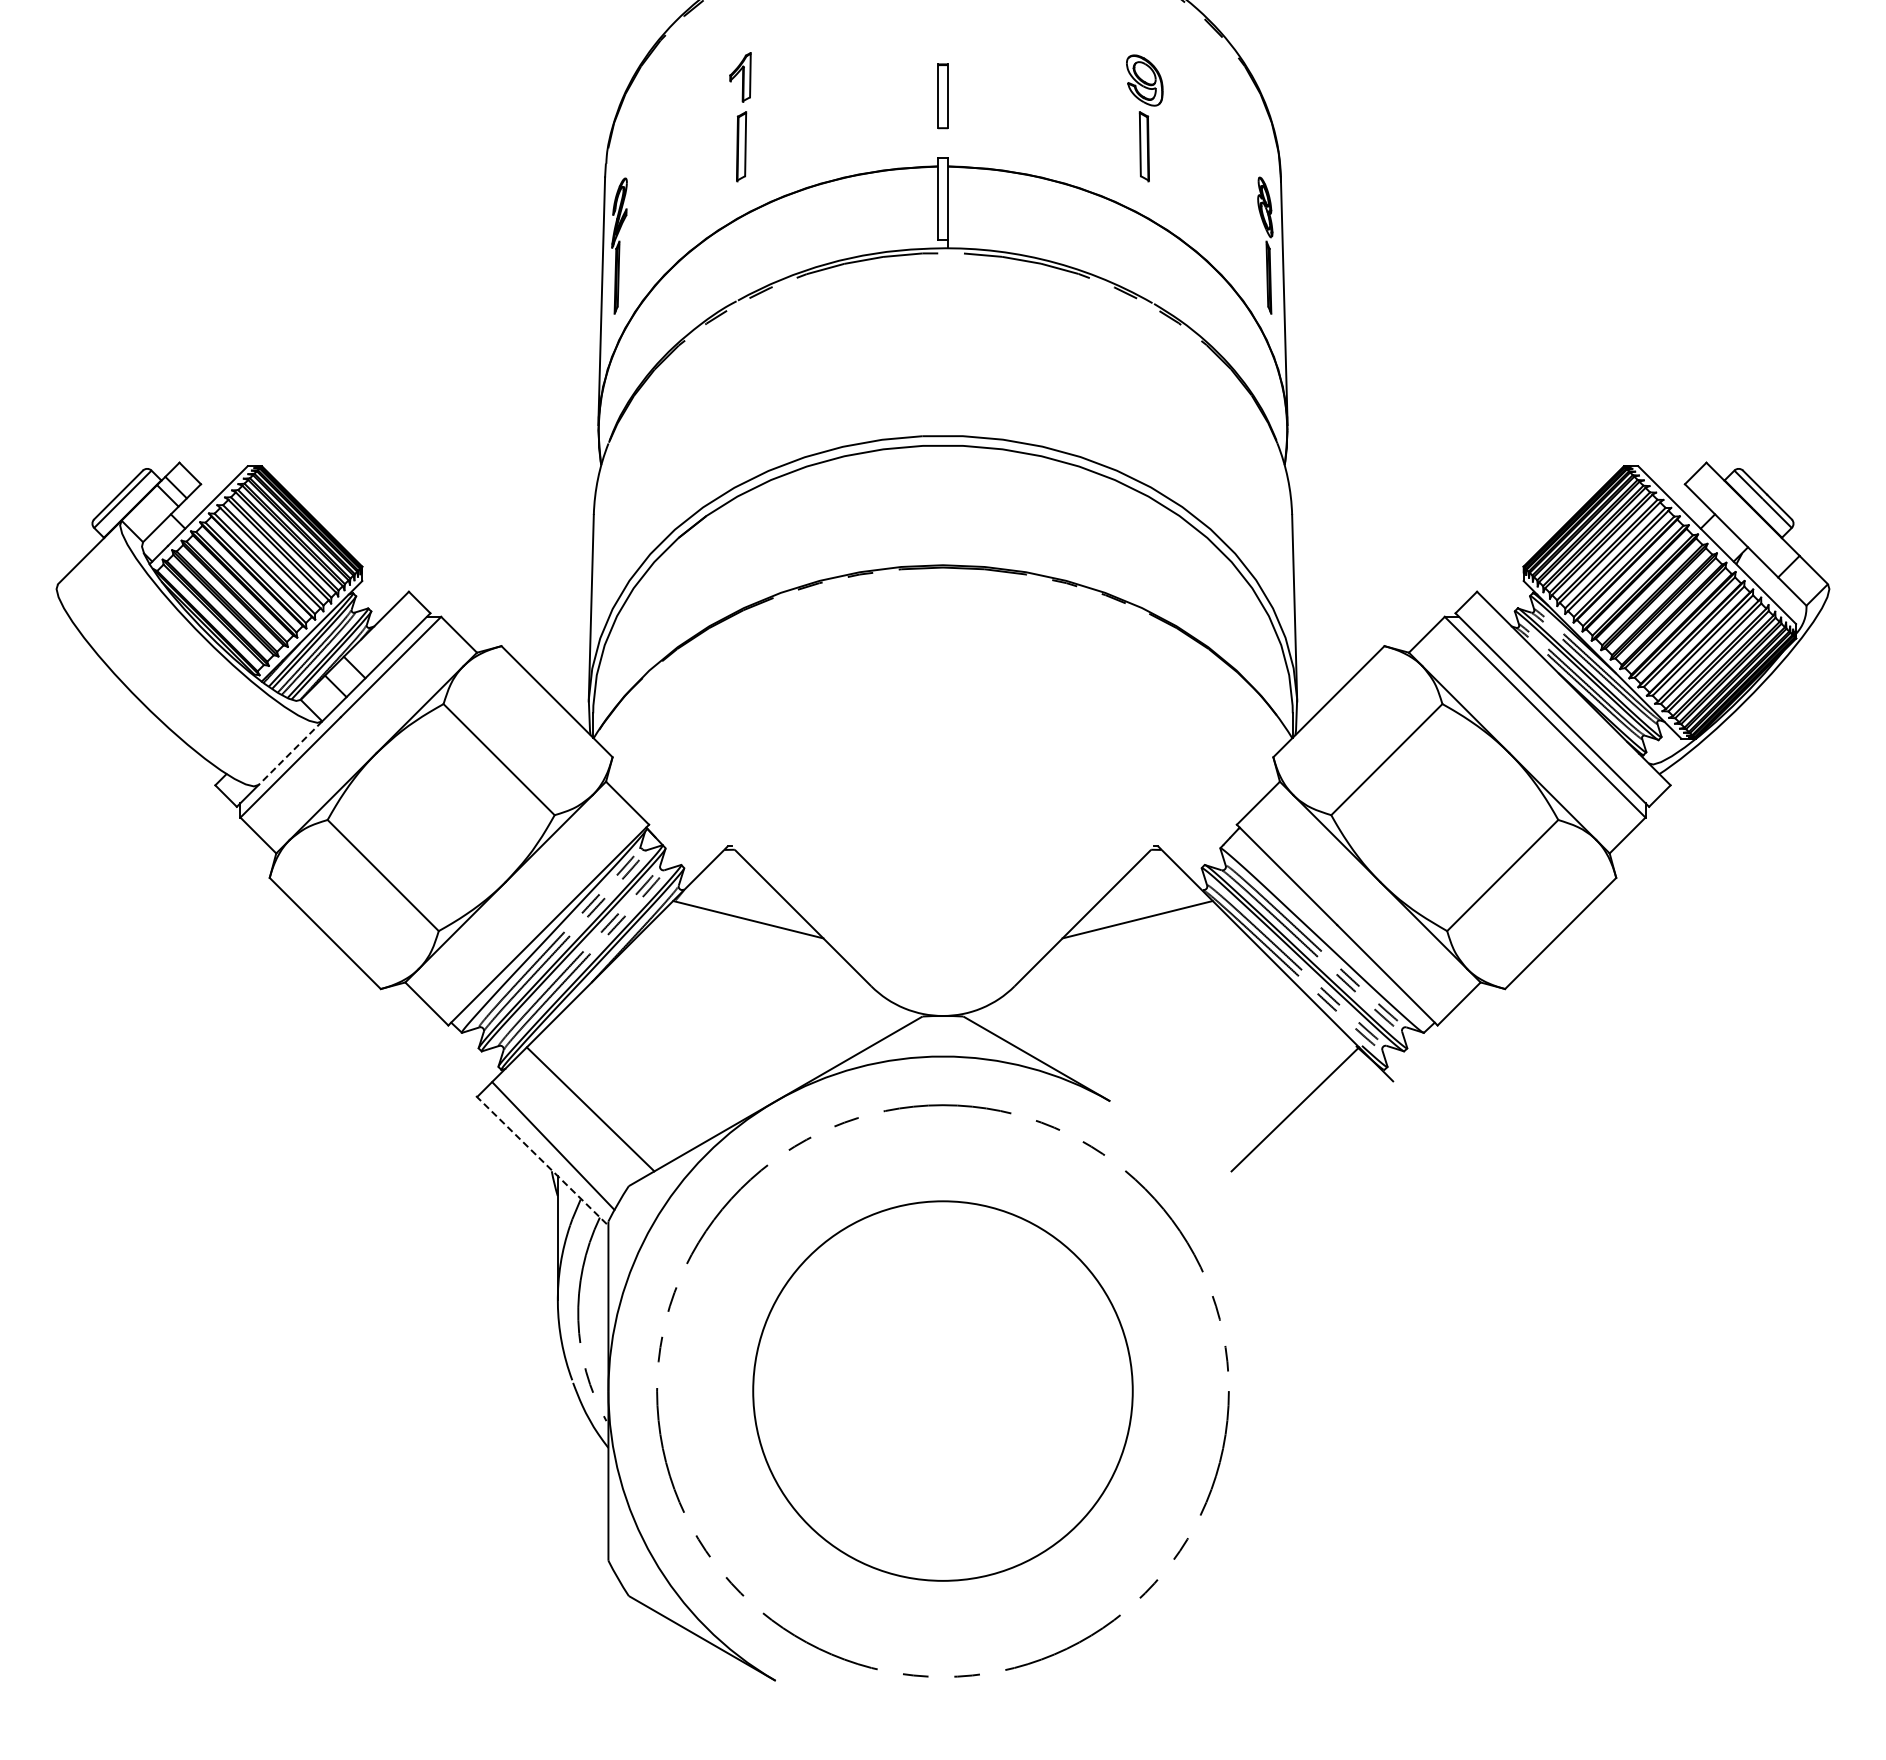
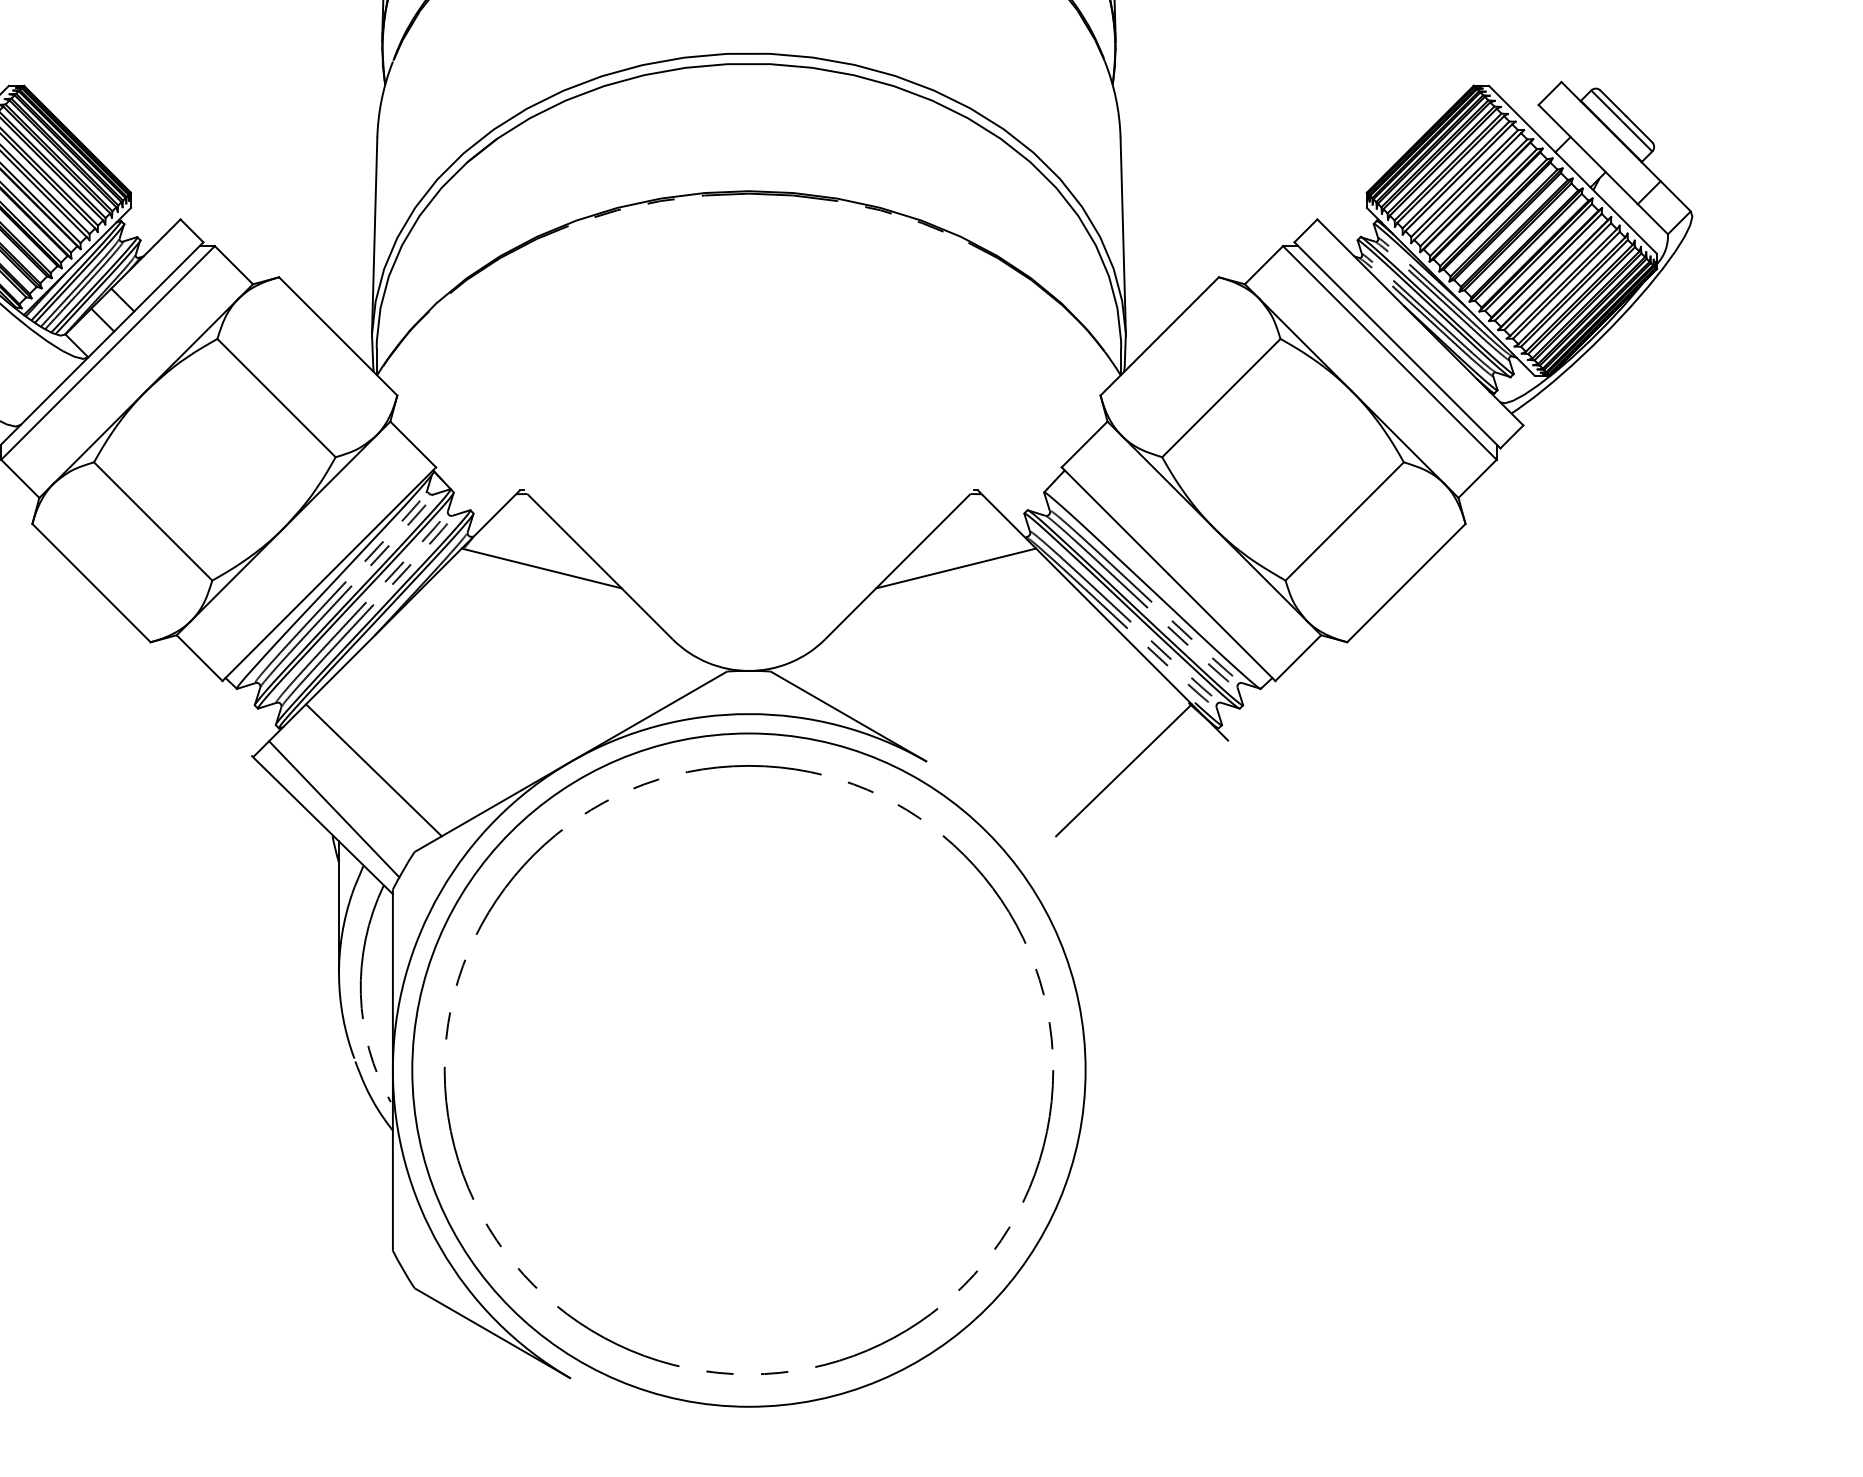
line: (290, 753) -> (54, 391), dashed -> solid
line: (542, 1160) -> (322, 824), dashed -> solid
circle: (942, 1390) -> (748, 1069), size x1.67

